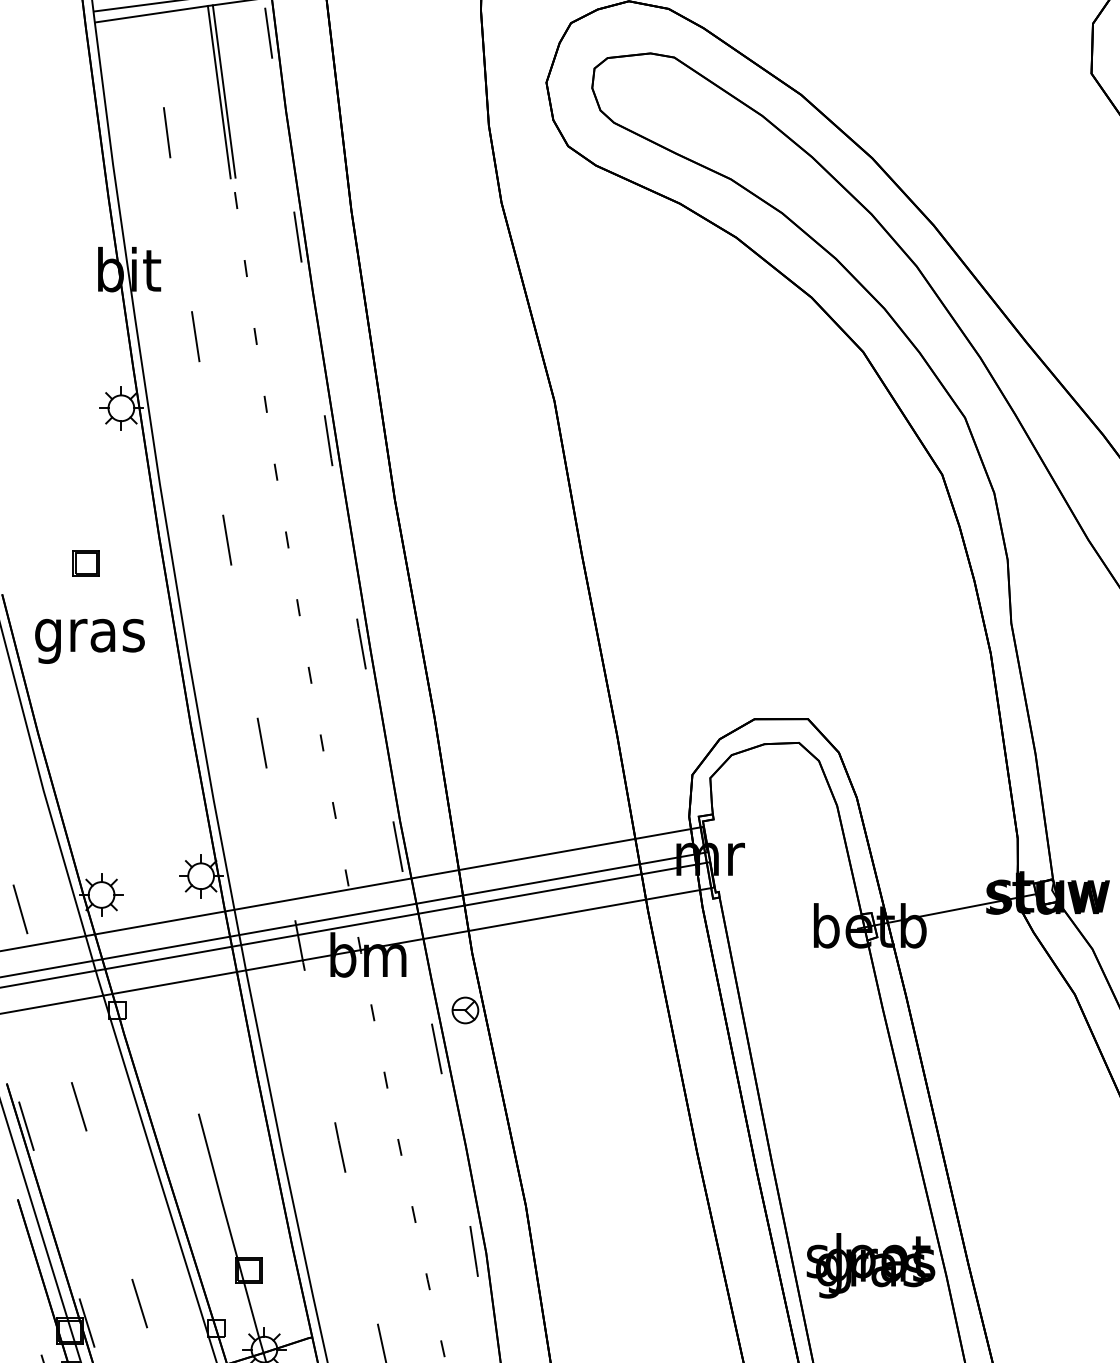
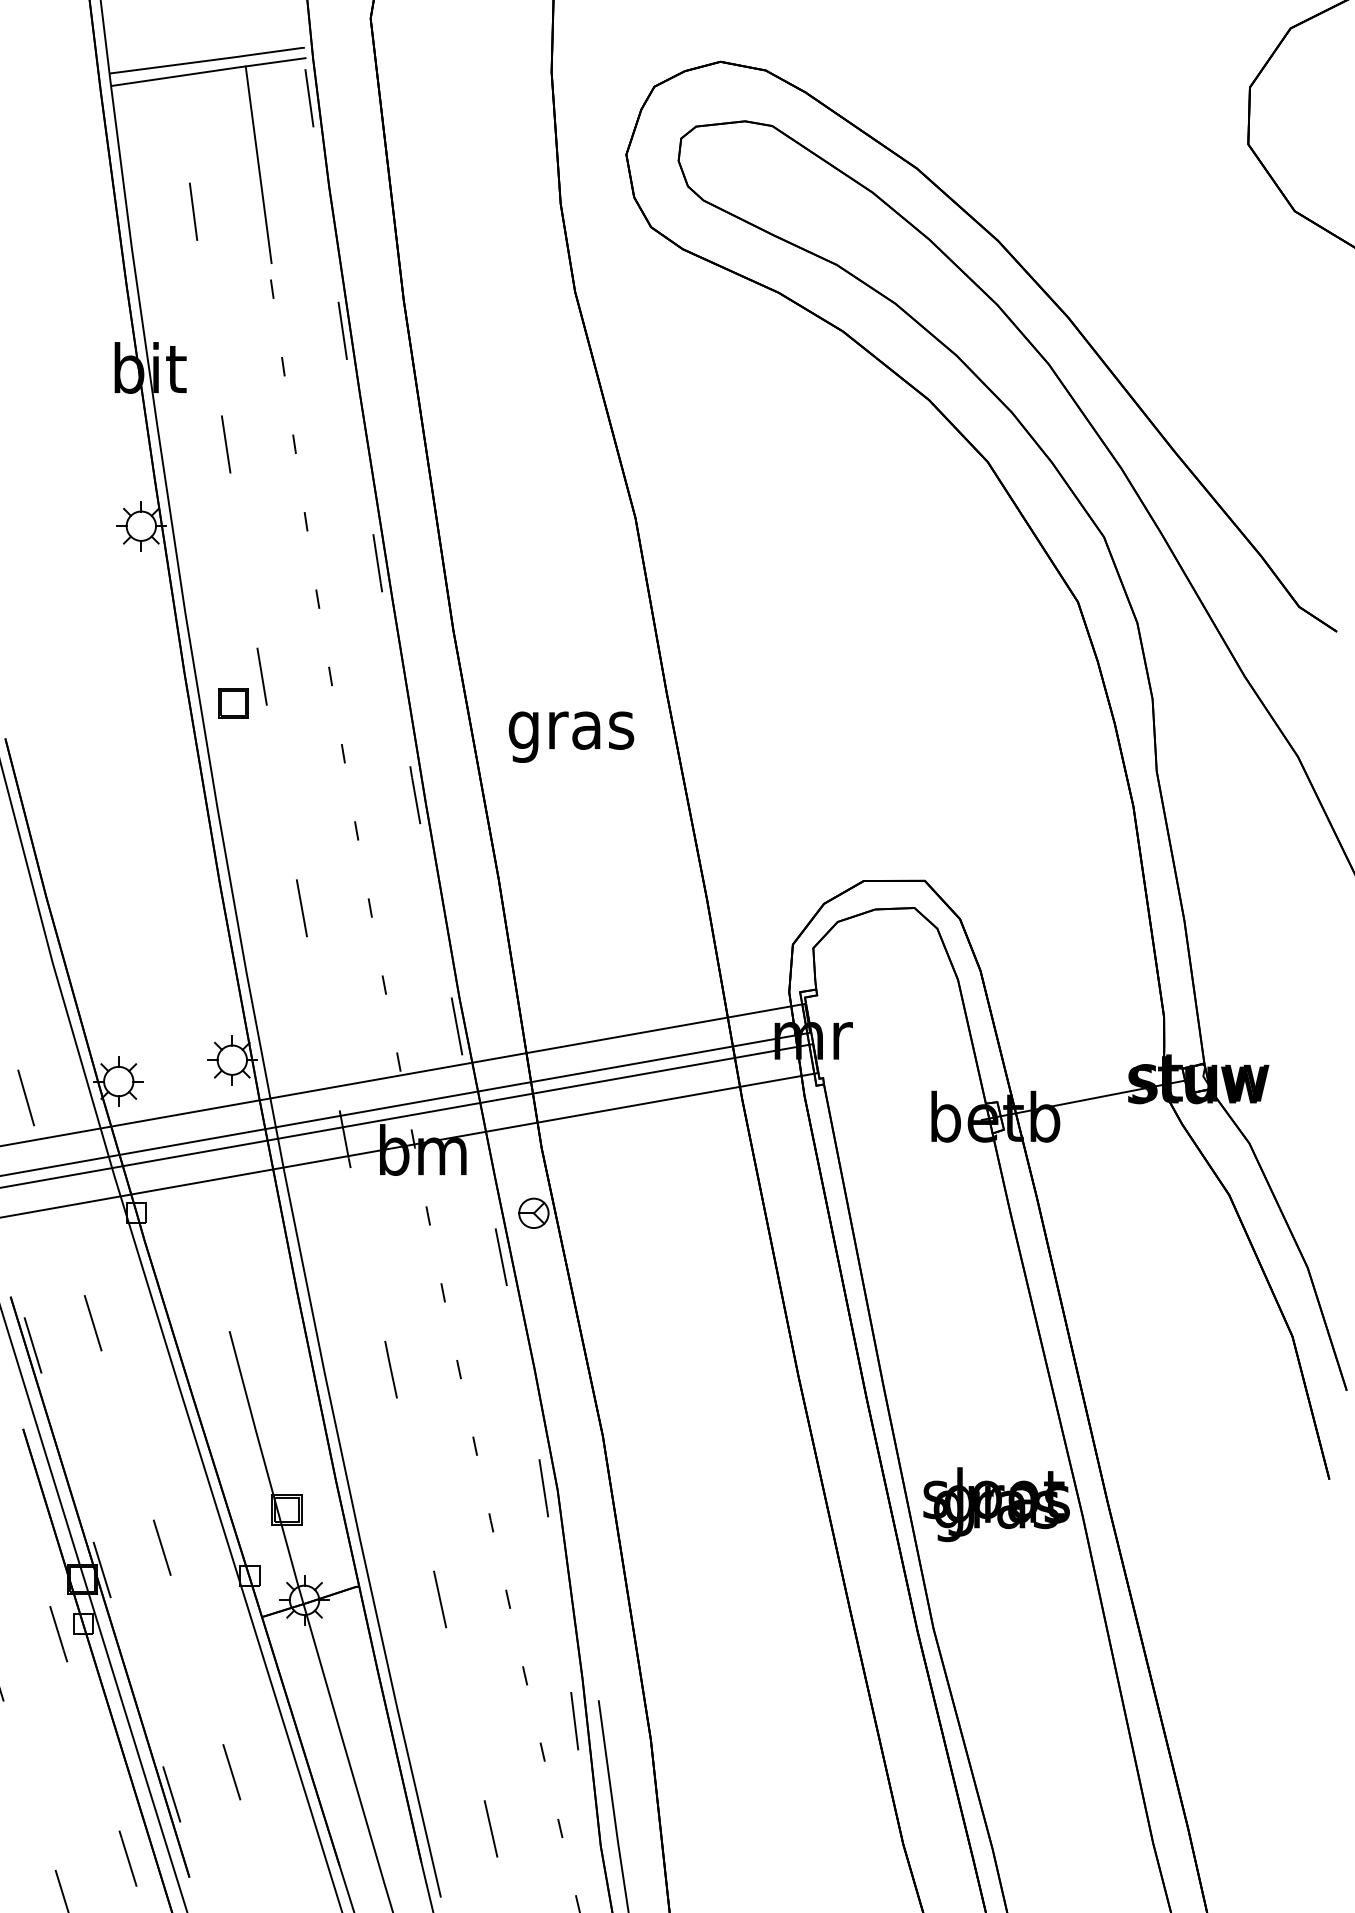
line: (219, 92) -> (253, 165), removed
part: (86, 563) -> (233, 703), moved
text: (89, 640) -> (571, 736), moved

